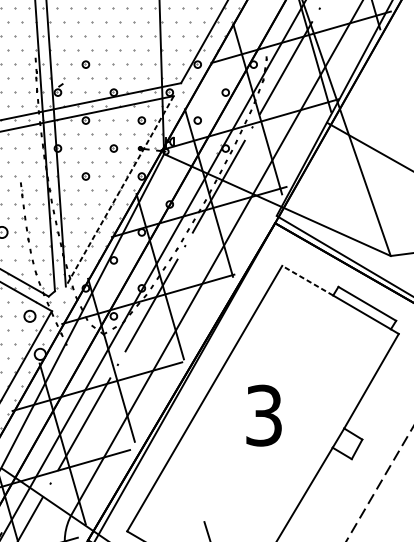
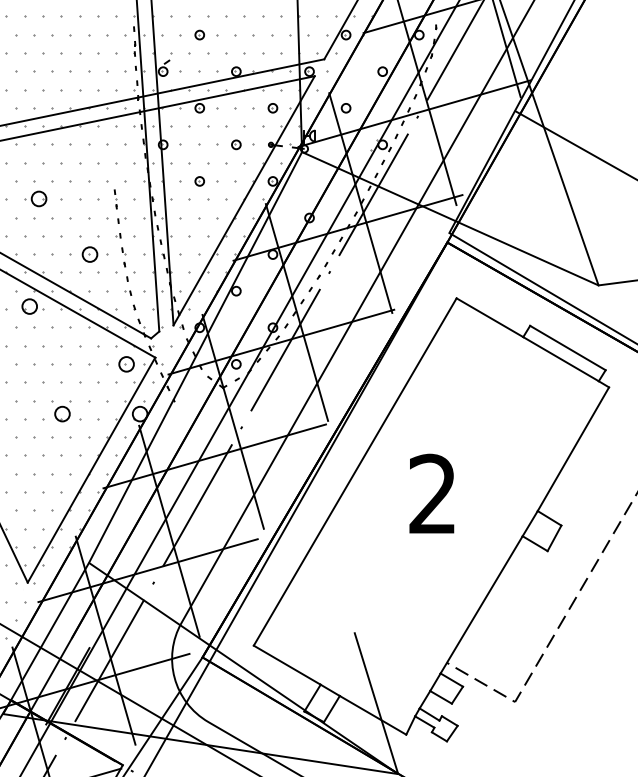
line: (119, 191) -> (243, 201), dashed -> solid
line: (307, 280) -> (489, 317), dashed -> solid
text: (263, 415) -> (432, 493), 3 -> 2

